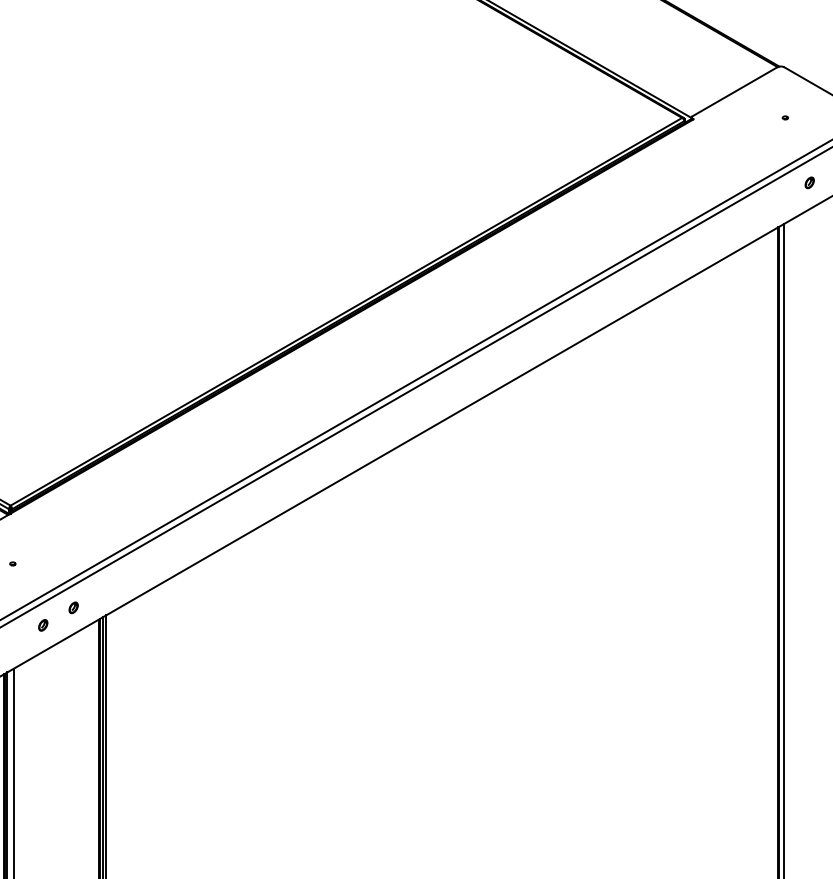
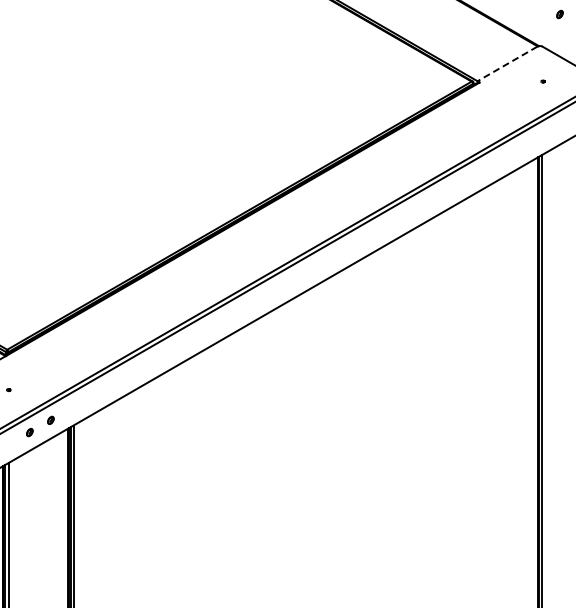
line: (735, 91) -> (508, 63), solid -> dashed
part: (809, 182) -> (559, 14), moved

